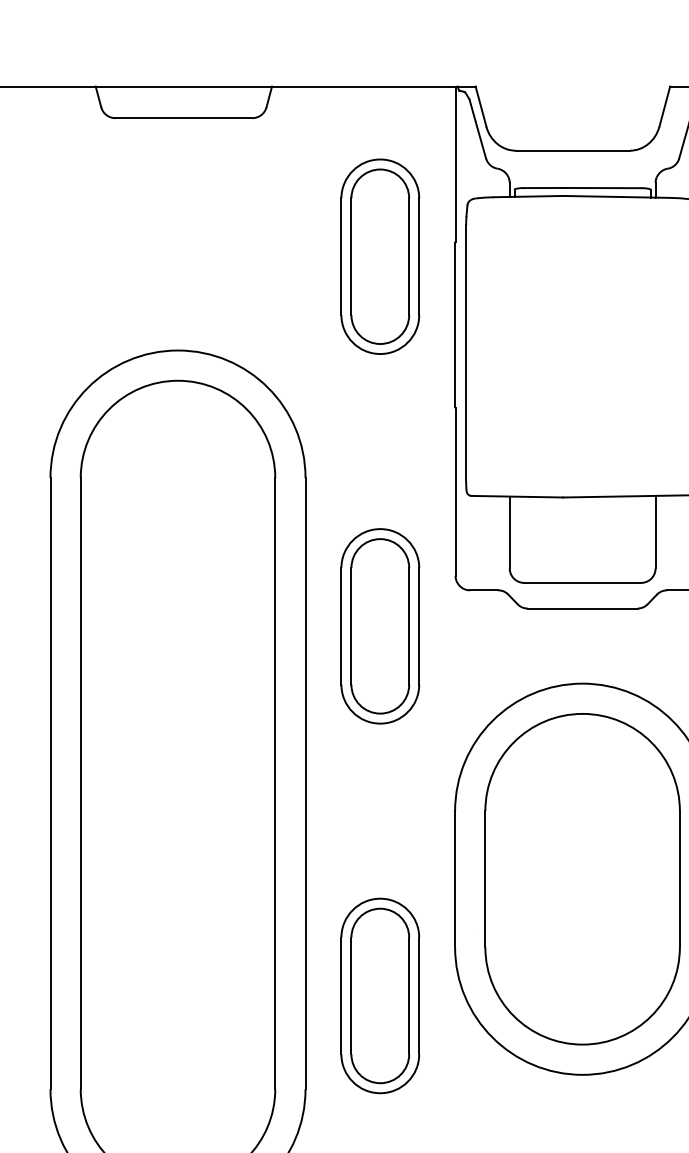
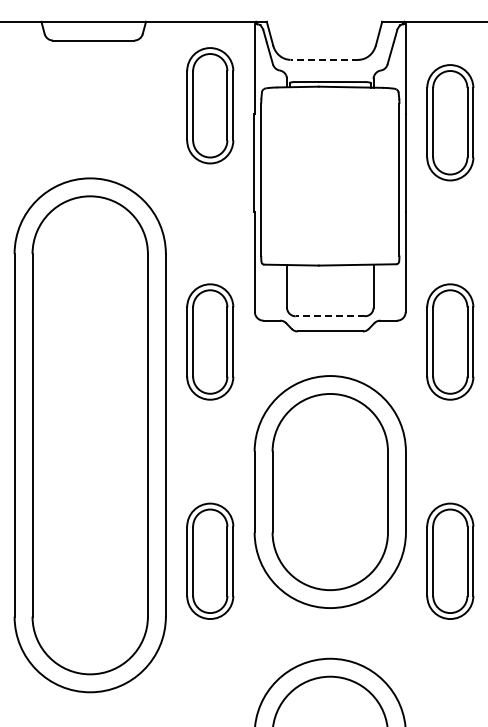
line: (572, 150) -> (324, 59), solid -> dashed
part: (380, 256) -> (210, 105), moved
line: (582, 583) -> (330, 316), solid -> dashed

